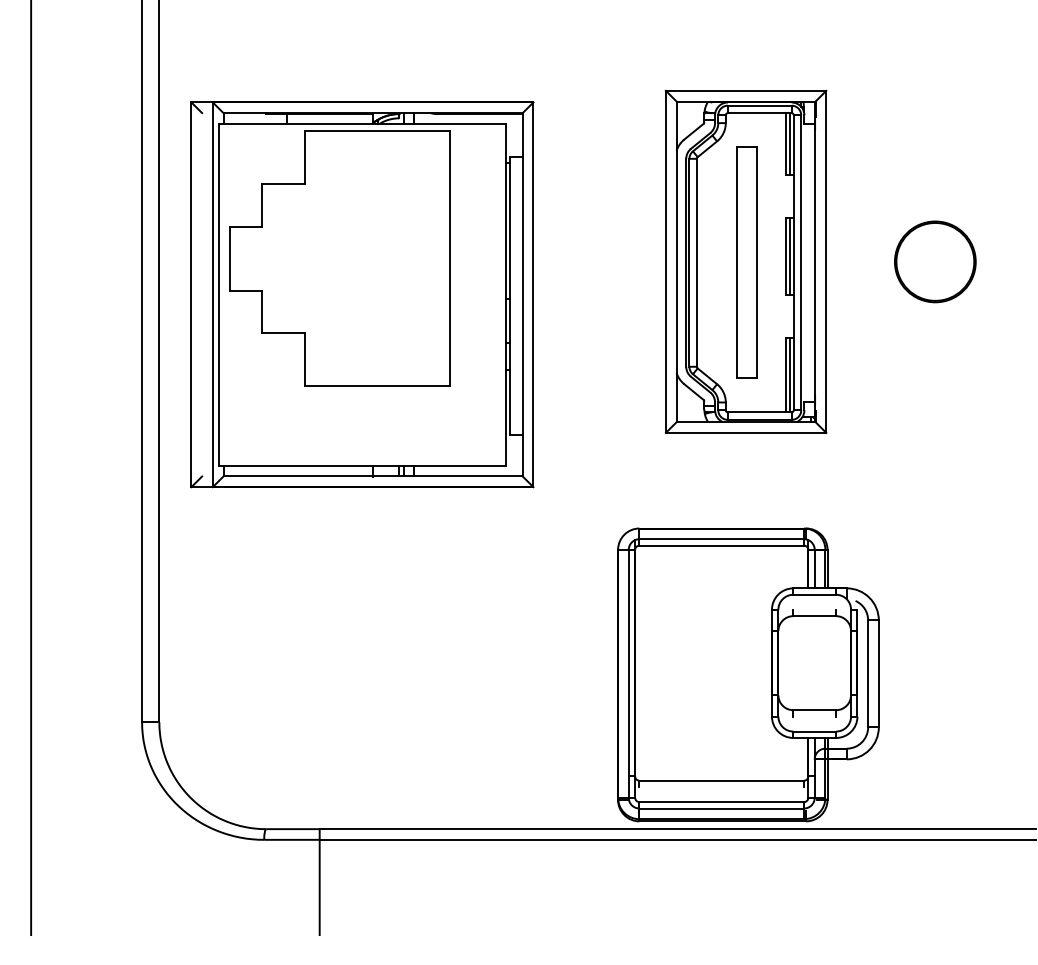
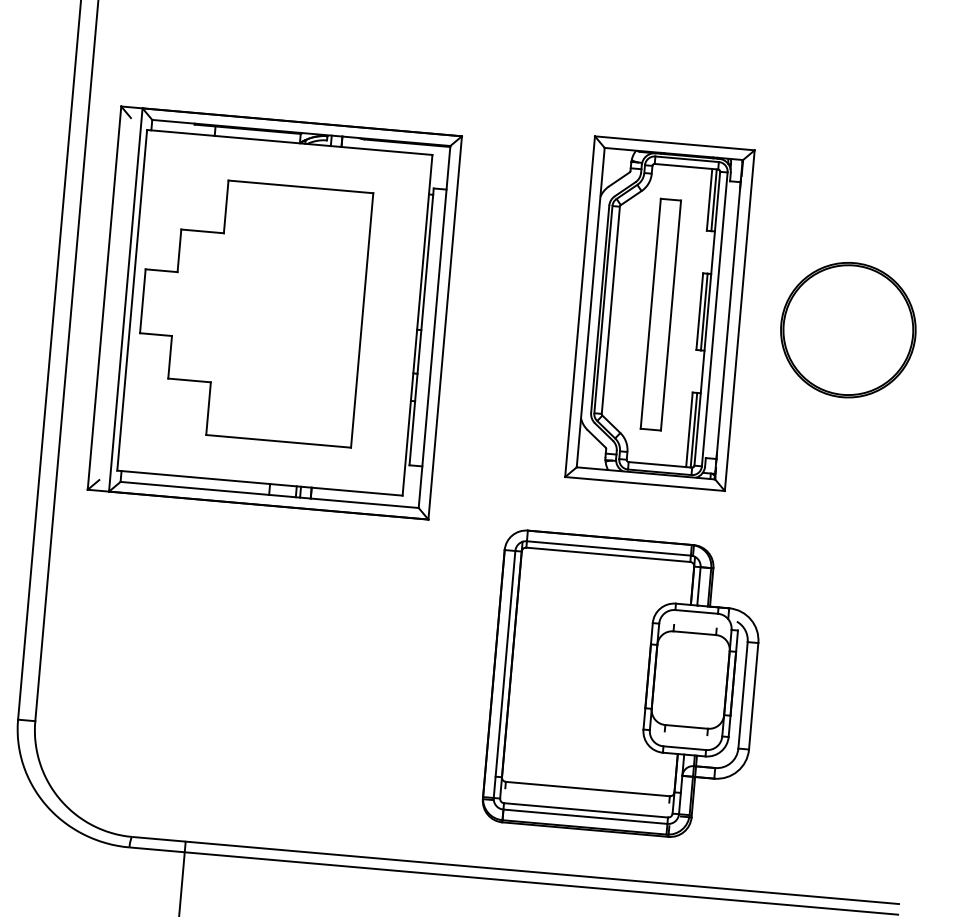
part: (339, 258) -> (252, 310), moved
part: (935, 261) -> (848, 329), size x1.67
part: (748, 674) -> (623, 685), moved

